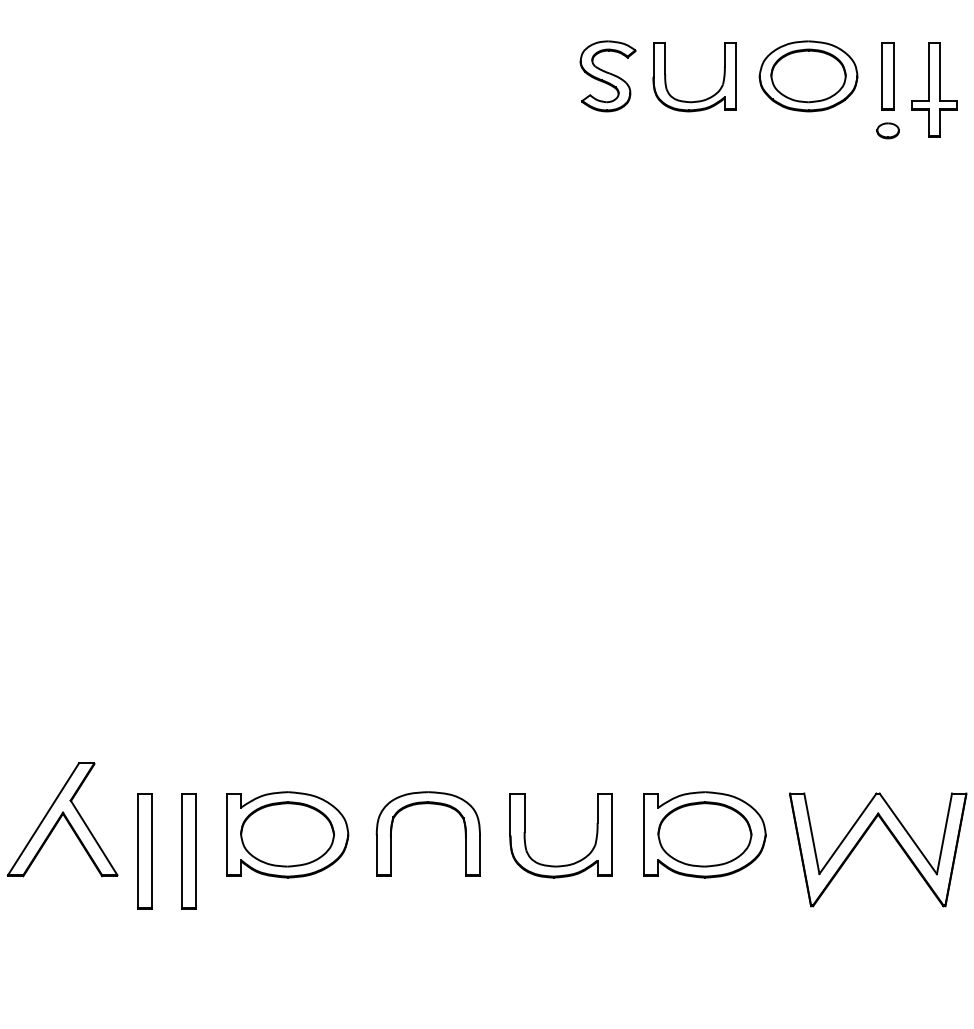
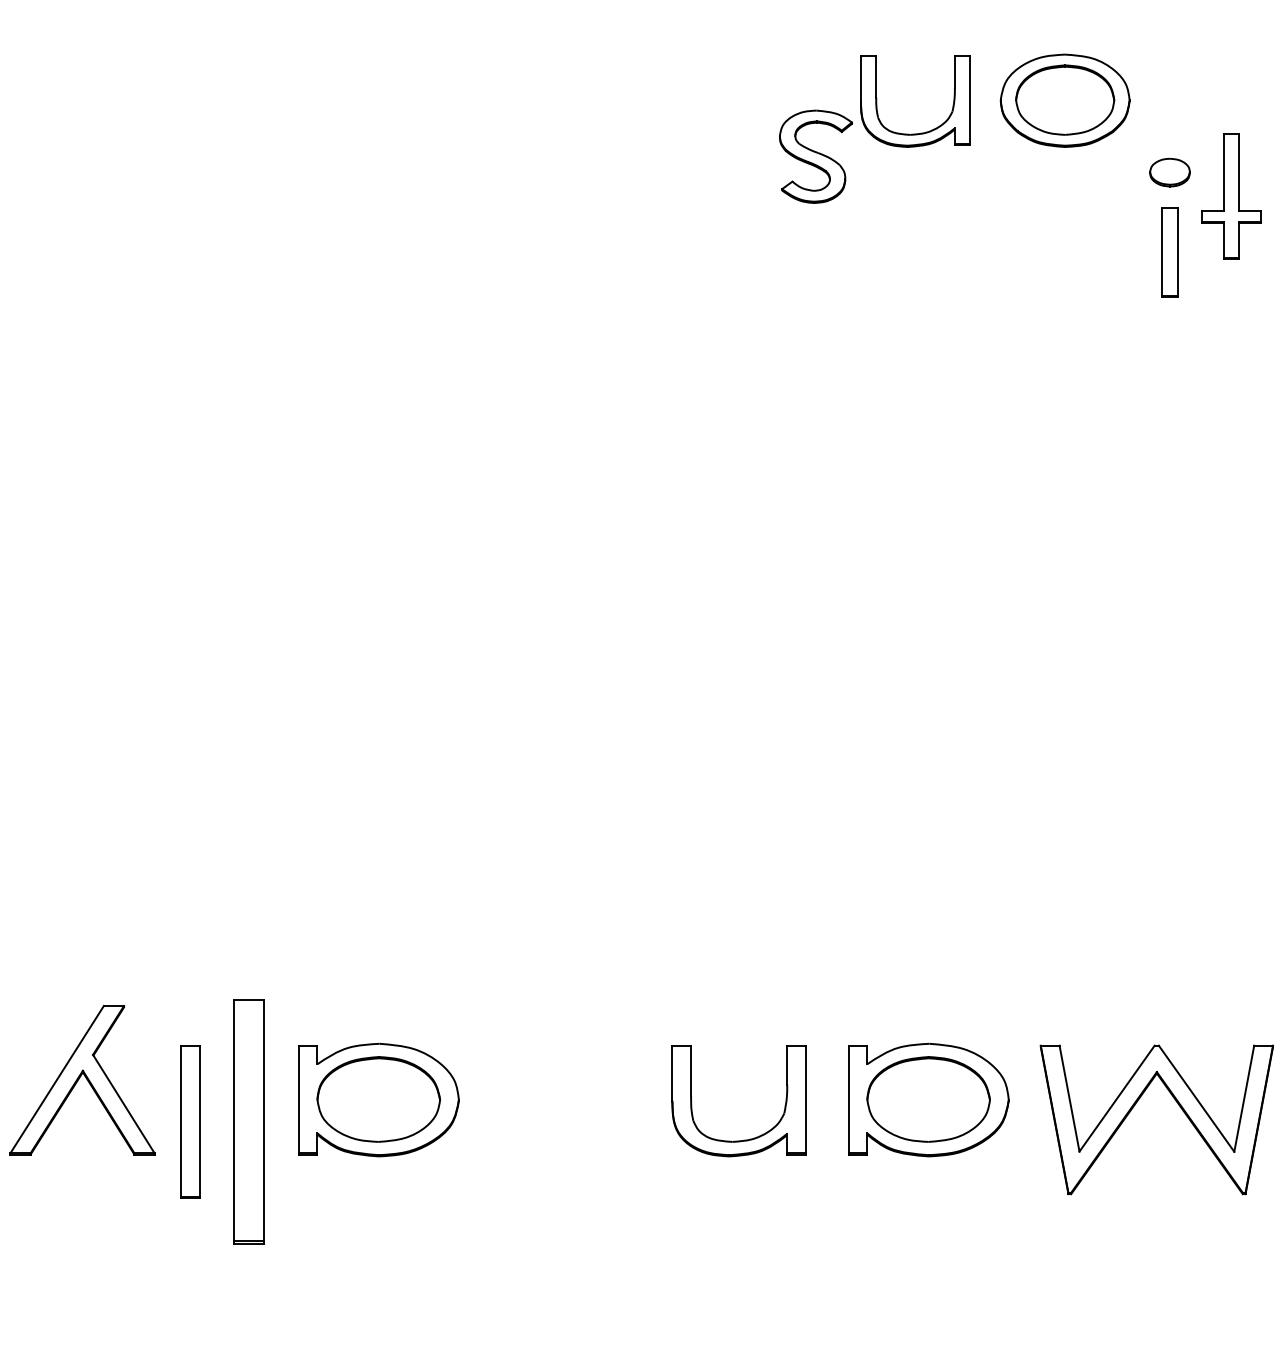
part: (607, 76) -> (815, 156), moved
part: (887, 76) -> (1169, 252), moved
part: (934, 89) -> (1231, 196), moved
part: (887, 130) -> (1169, 172), size x1.4
part: (428, 804) -> (564, 1059), removed
part: (189, 851) -> (249, 1121), size x1.6

